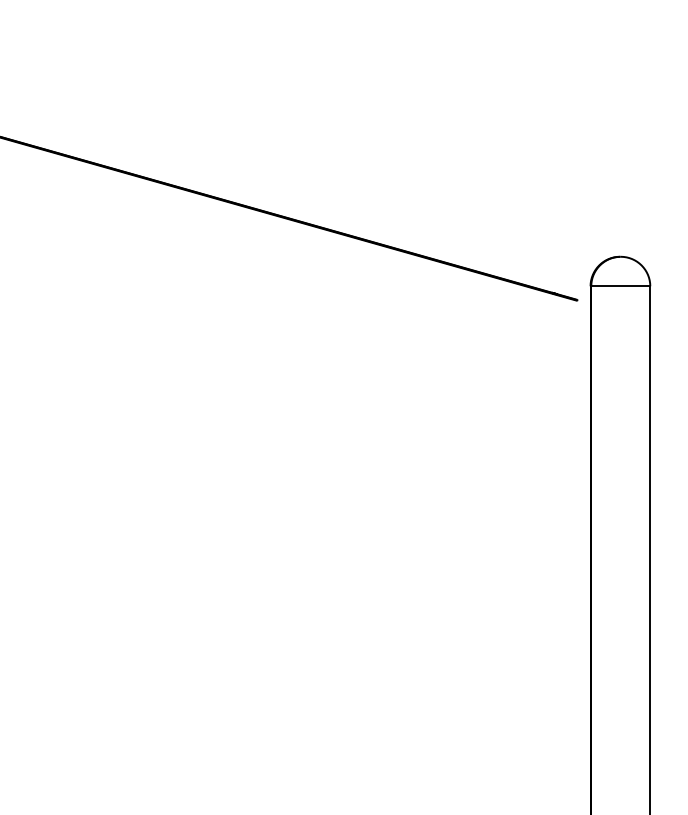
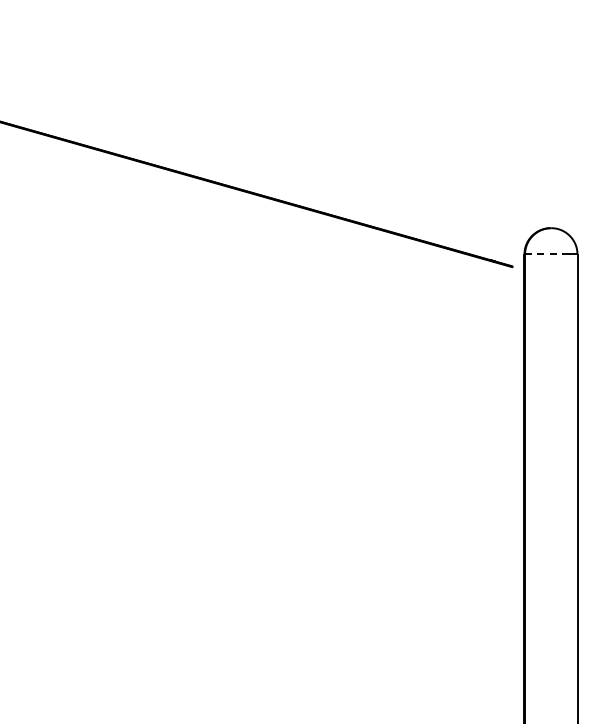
line: (615, 286) -> (546, 254), solid -> dashed

